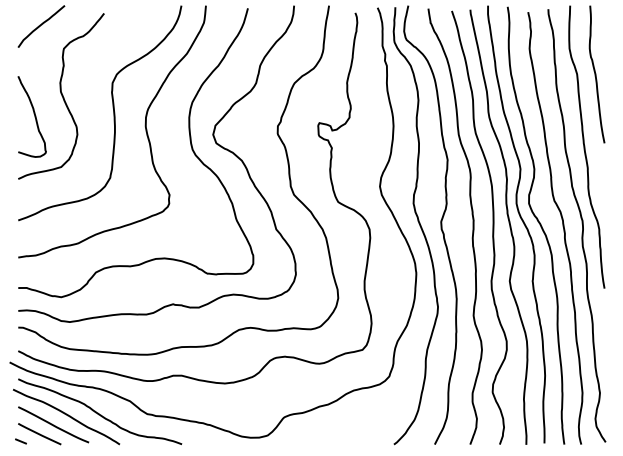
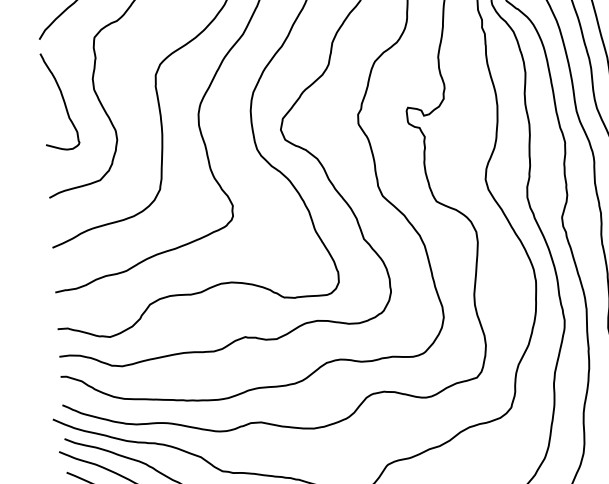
curve: (34, 116) -> (62, 100), moved

